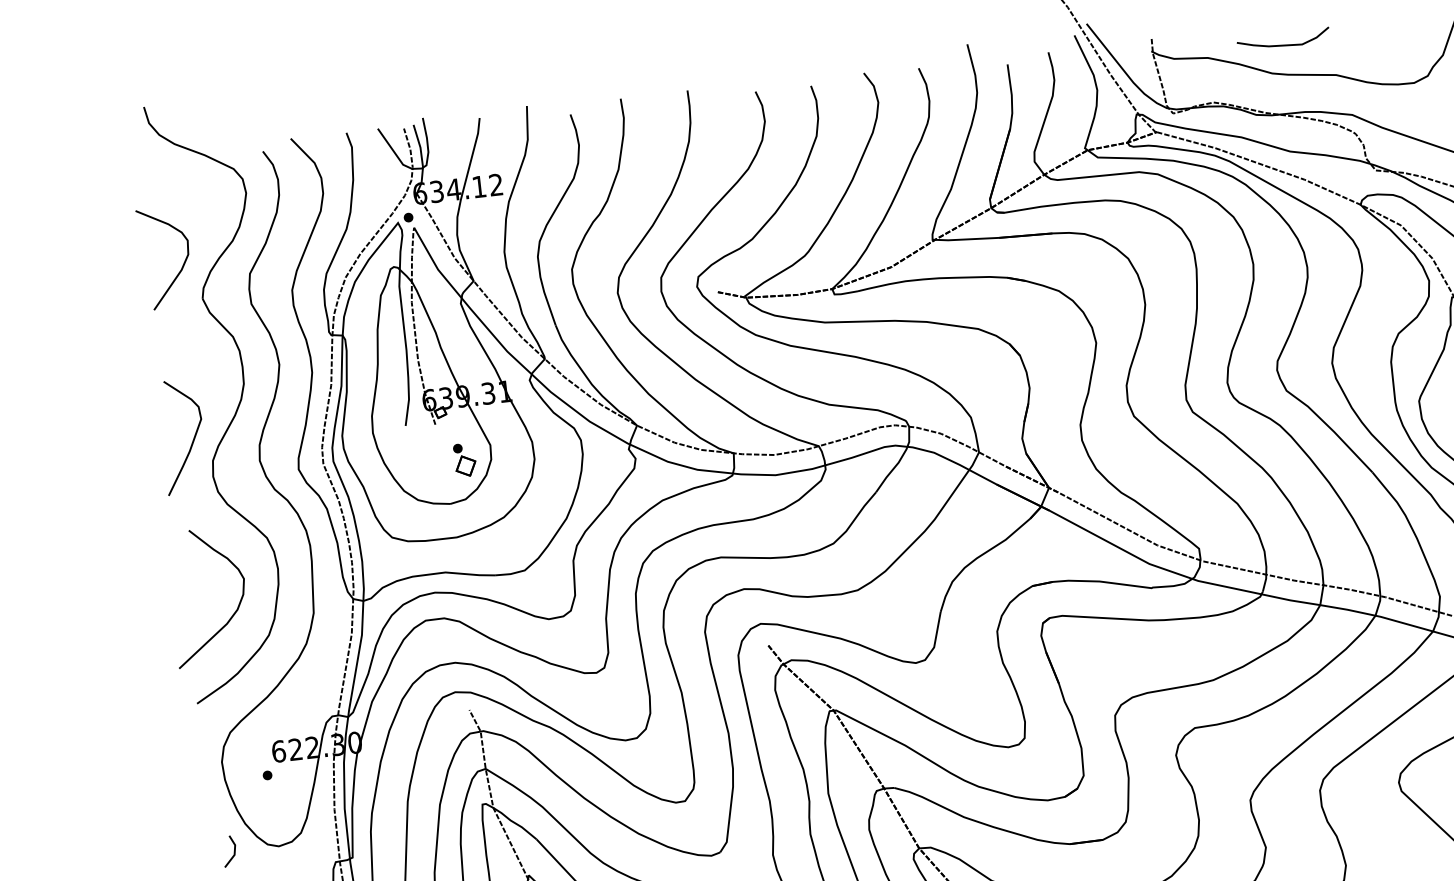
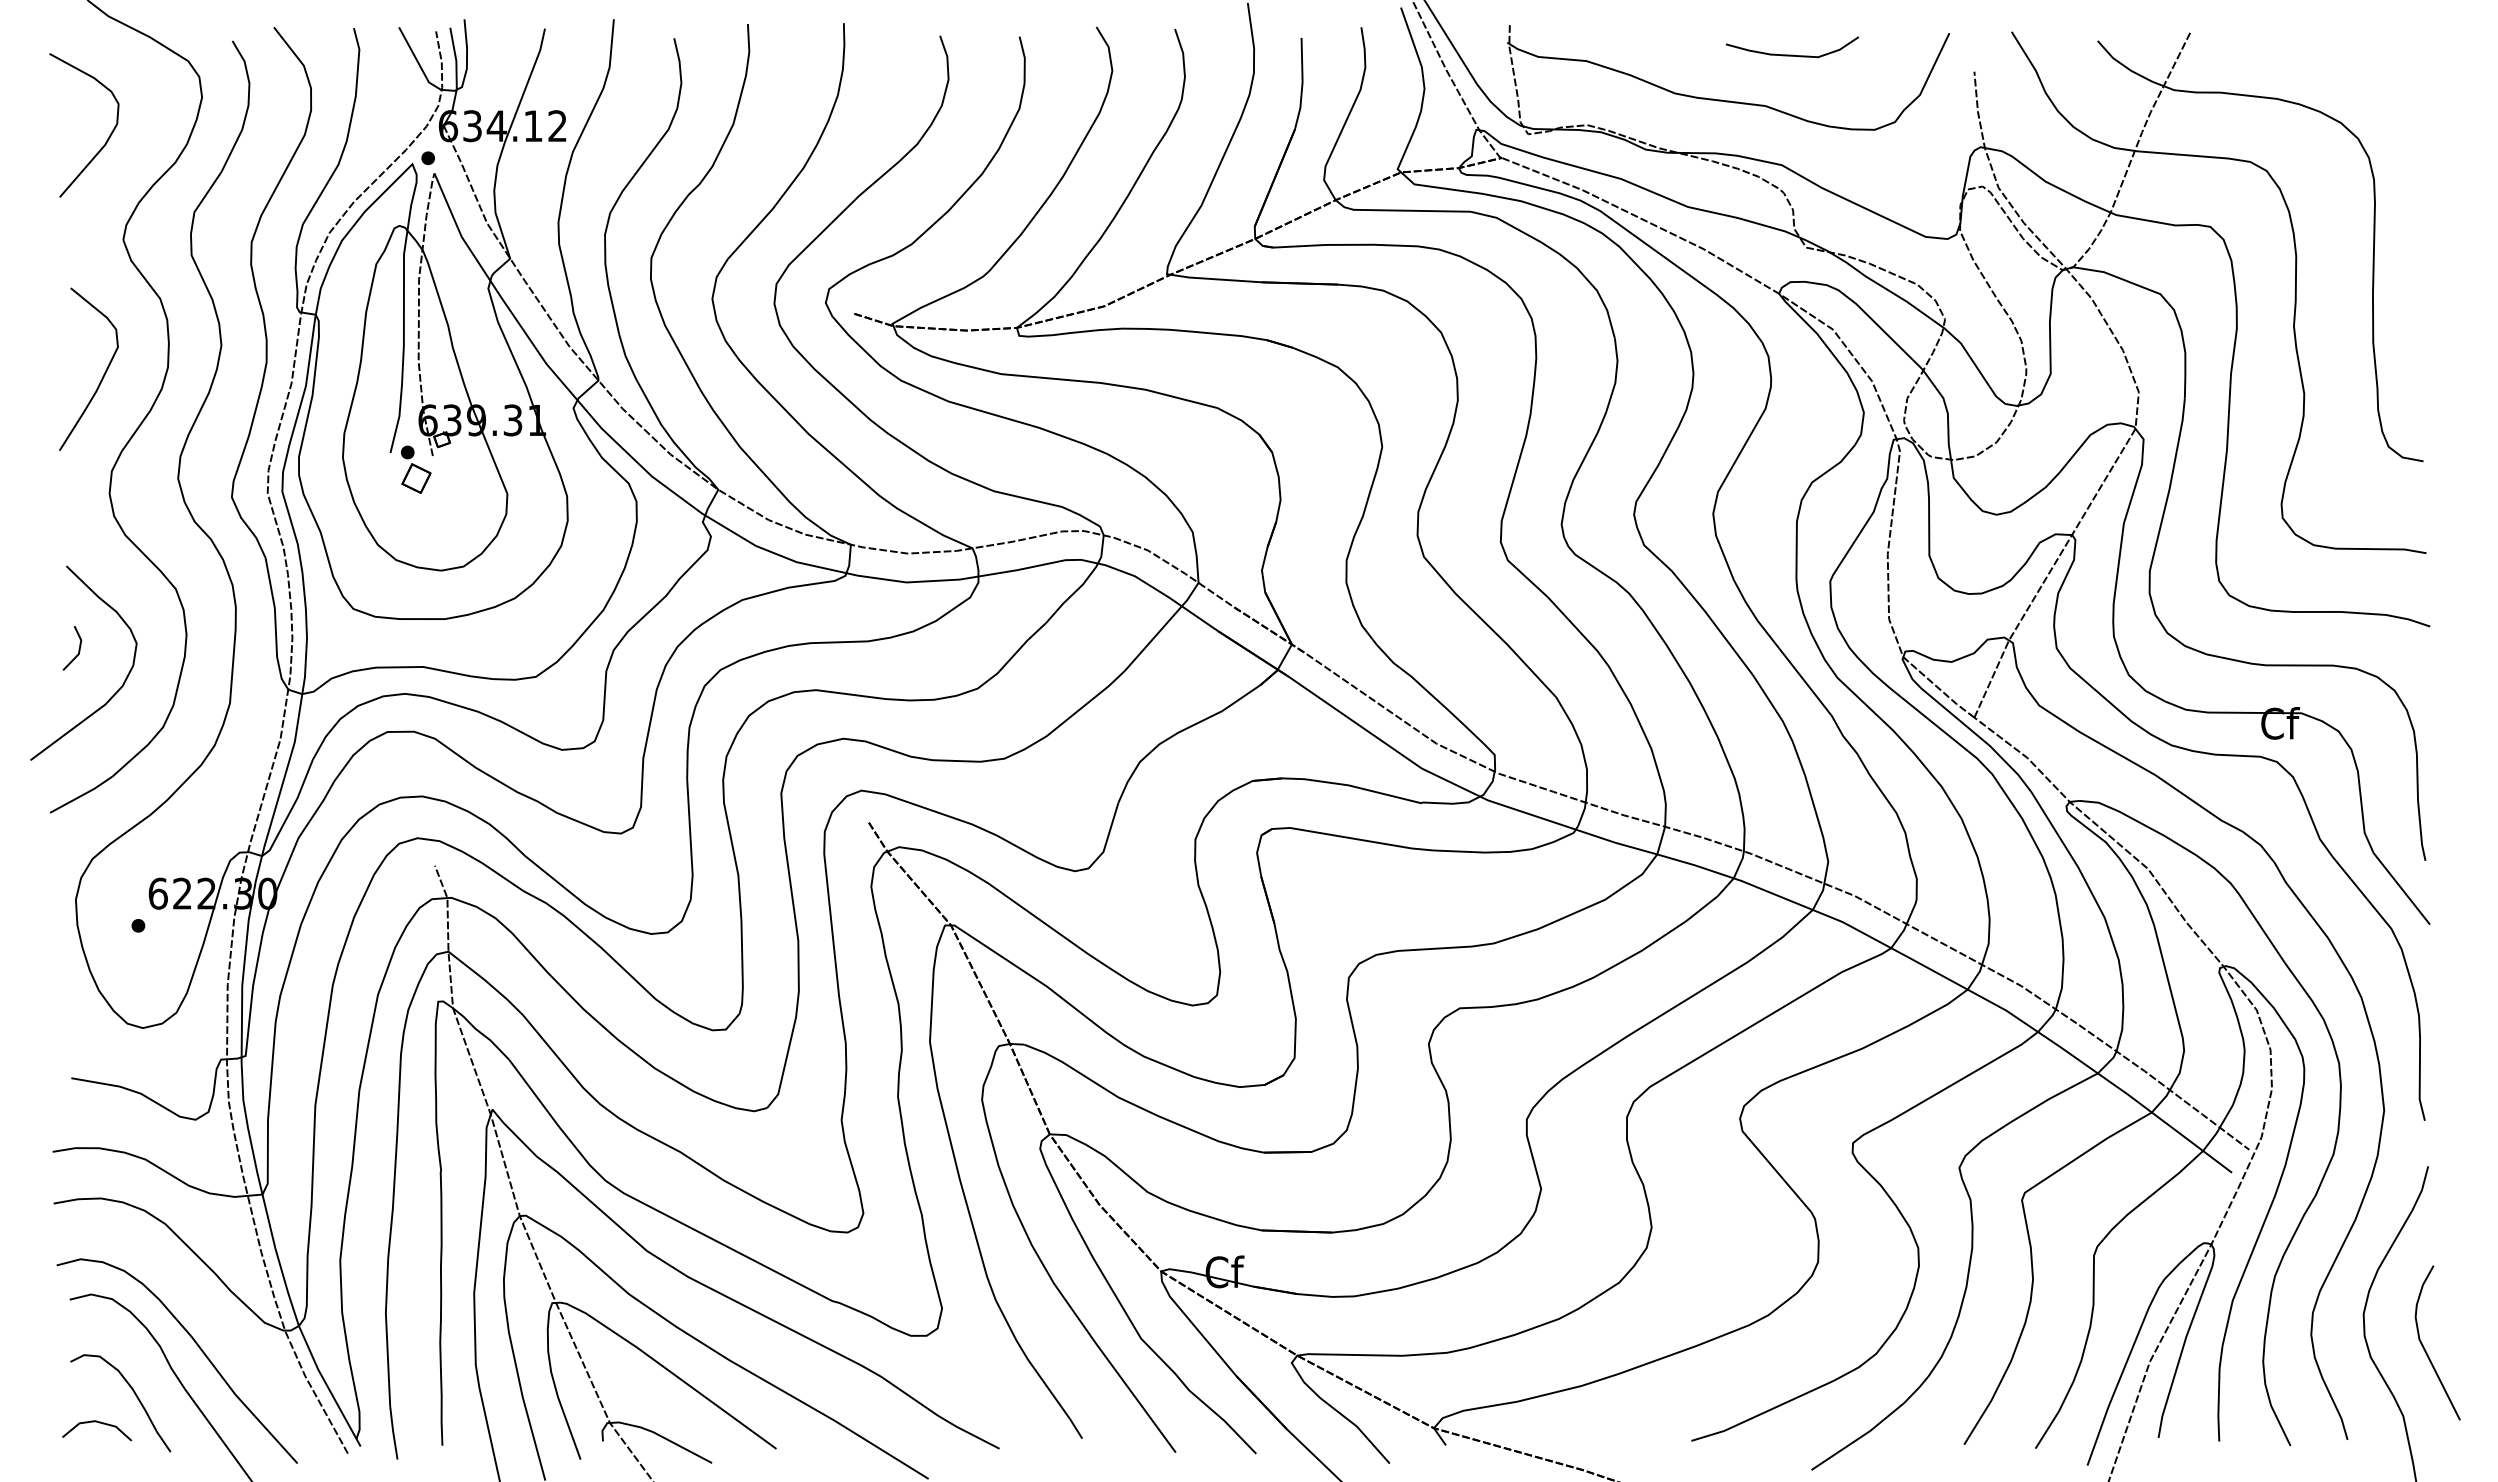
curve: (1284, 44) -> (1792, 54), moved
curve: (182, 265) -> (107, 138), moved
curve: (192, 440) -> (102, 376), moved
part: (465, 459) -> (416, 469), moved
line: (233, 851) -> (78, 649), moved

